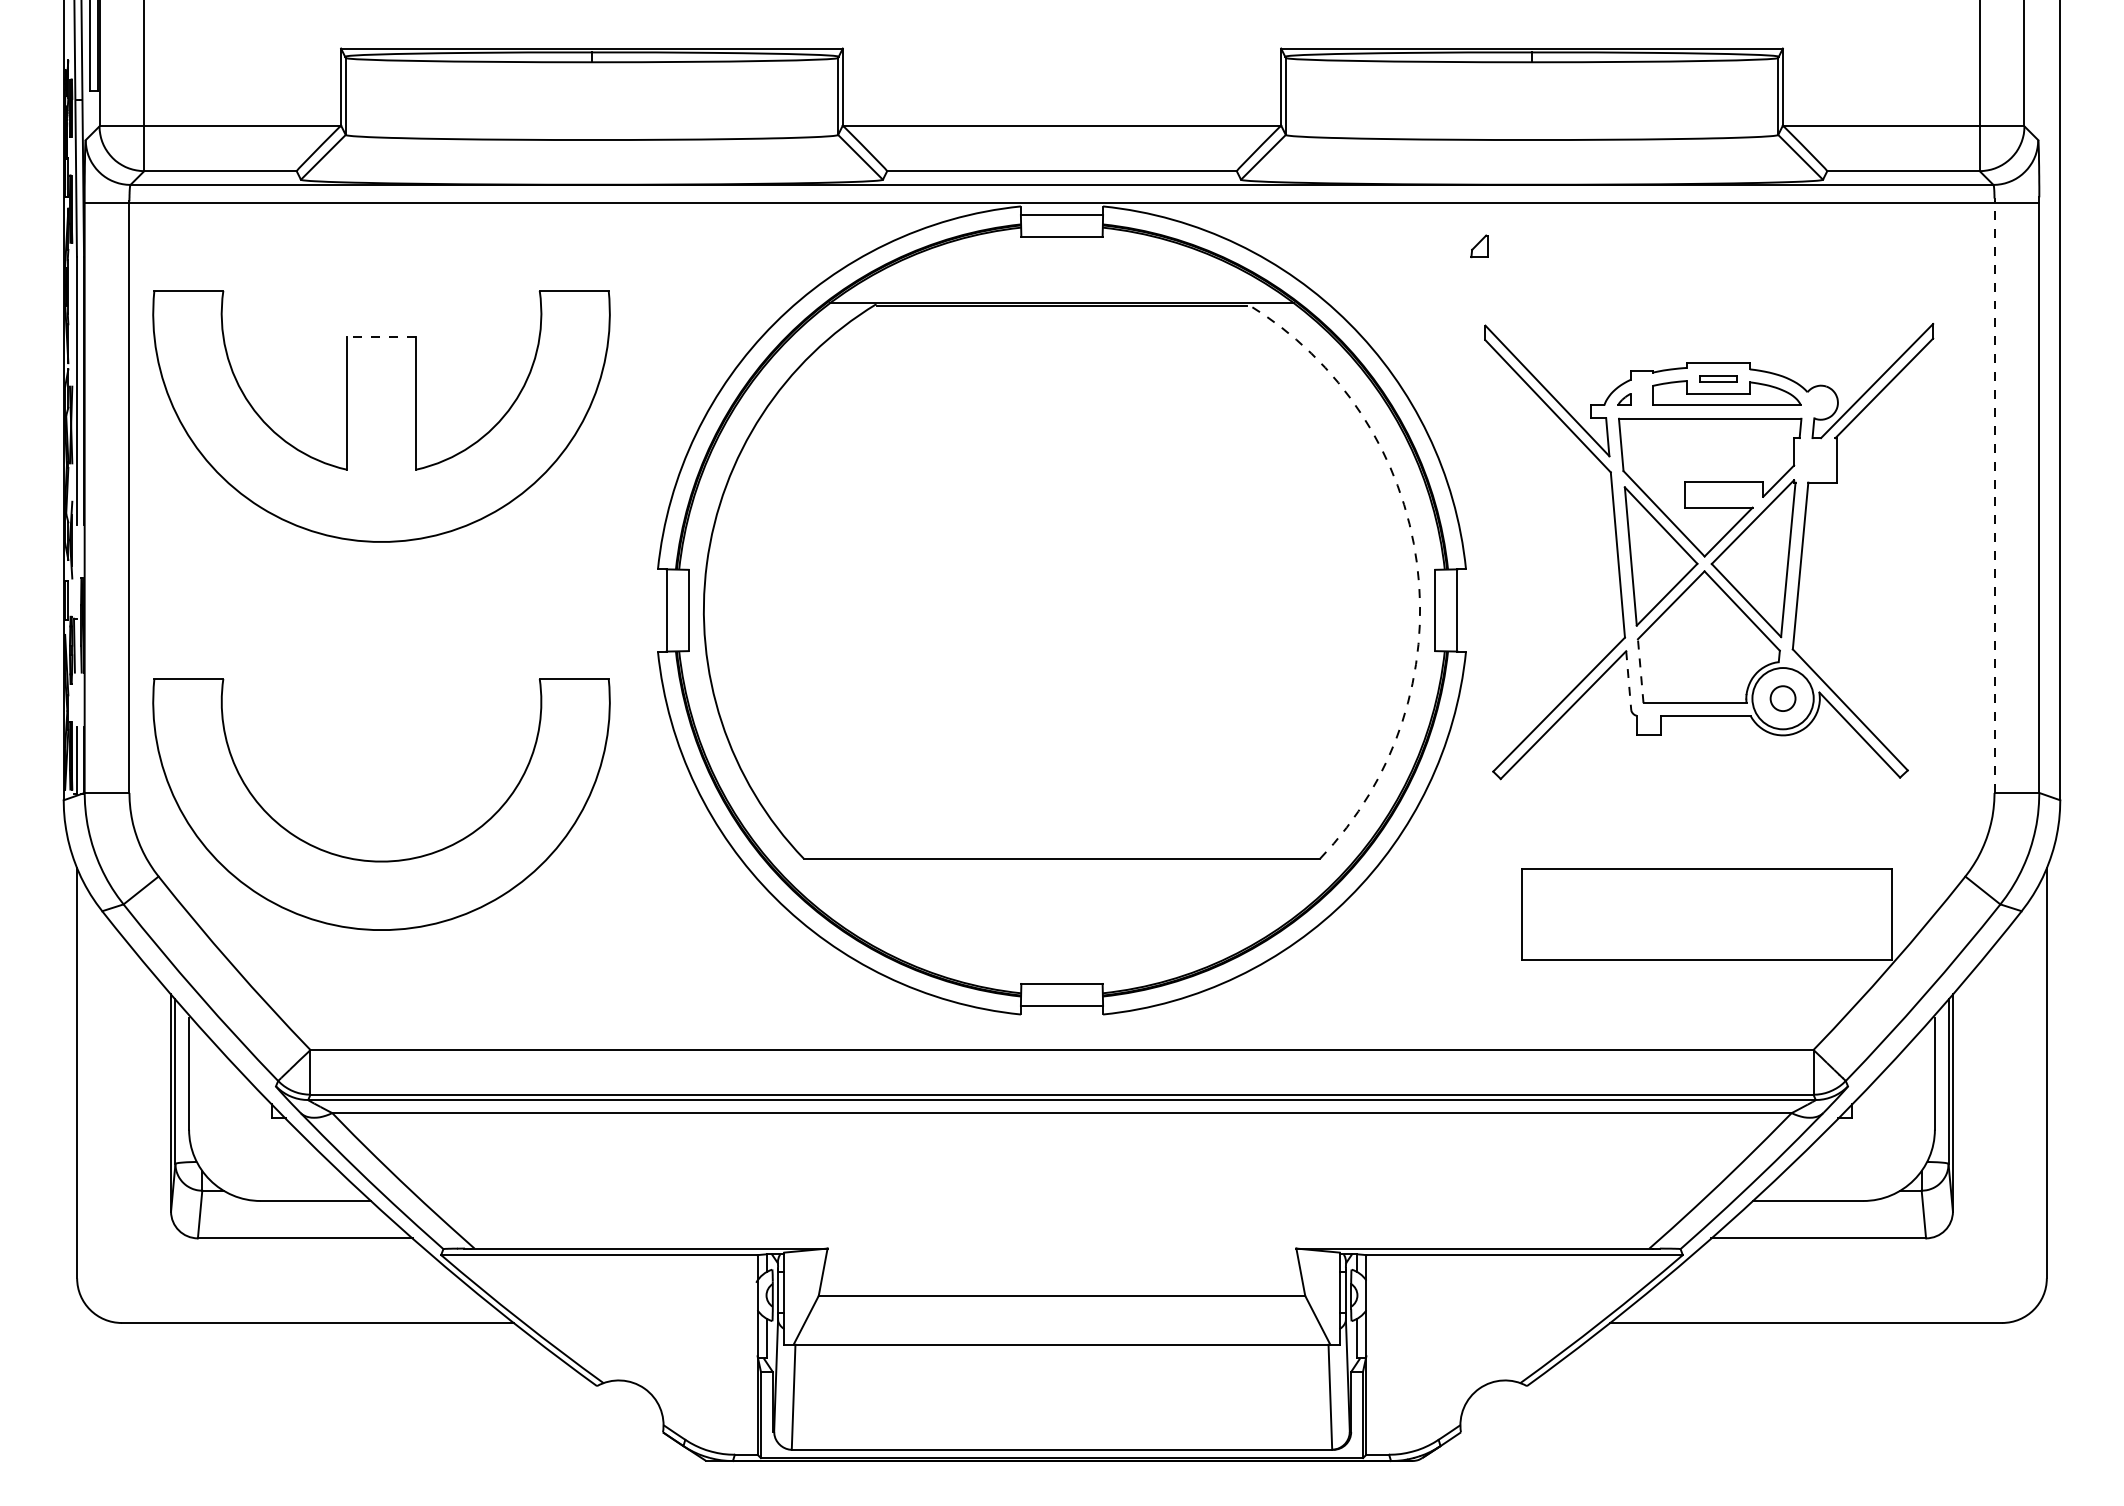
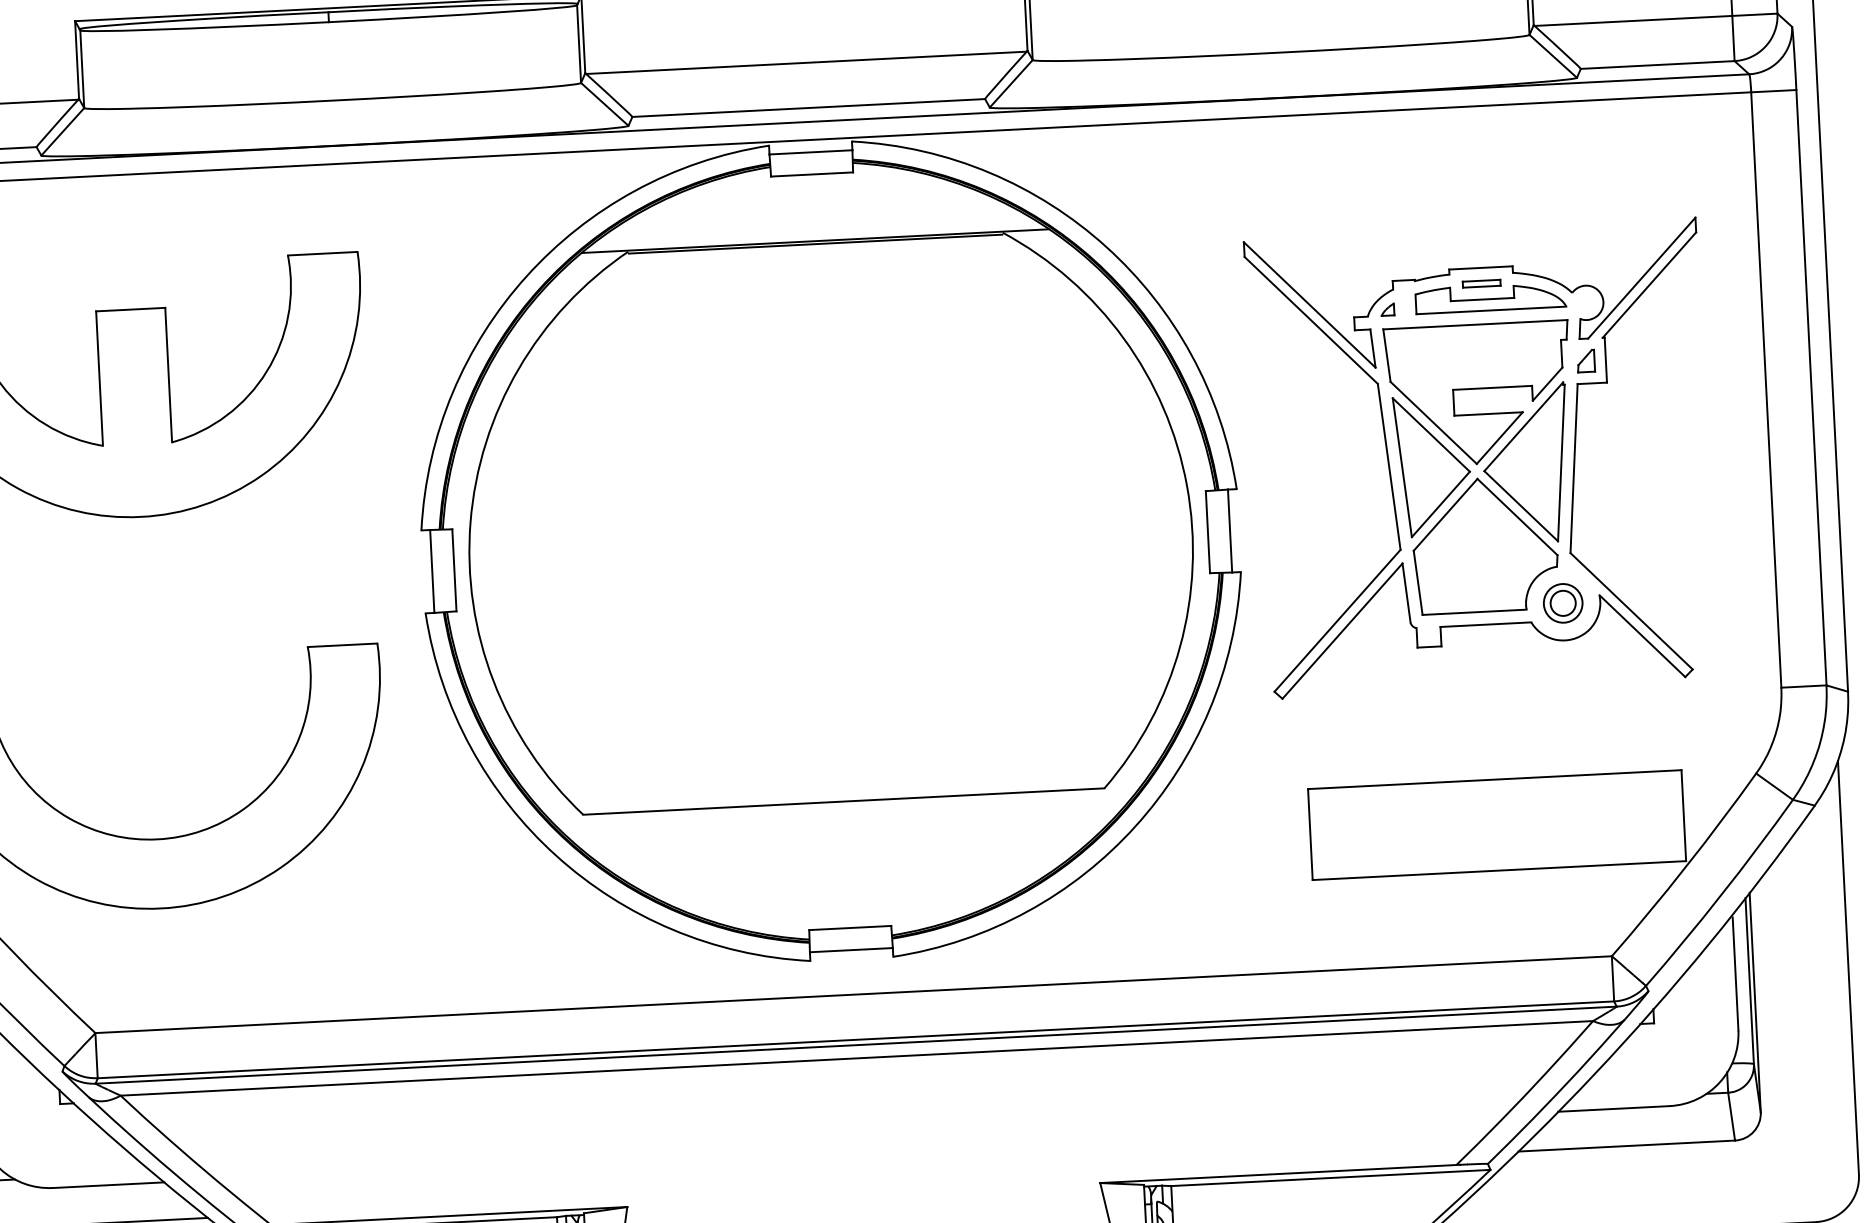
part: (1479, 246) -> (1585, 361), moved
line: (381, 336) -> (130, 309), dashed -> solid
line: (1994, 497) -> (1766, 389), dashed -> solid
arc: (1417, 563) -> (1187, 485), dashed -> solid
line: (1640, 670) -> (1417, 582), dashed -> solid
line: (1628, 680) -> (1406, 592), dashed -> solid
circle: (1782, 698) -> (1562, 603), size x0.62

